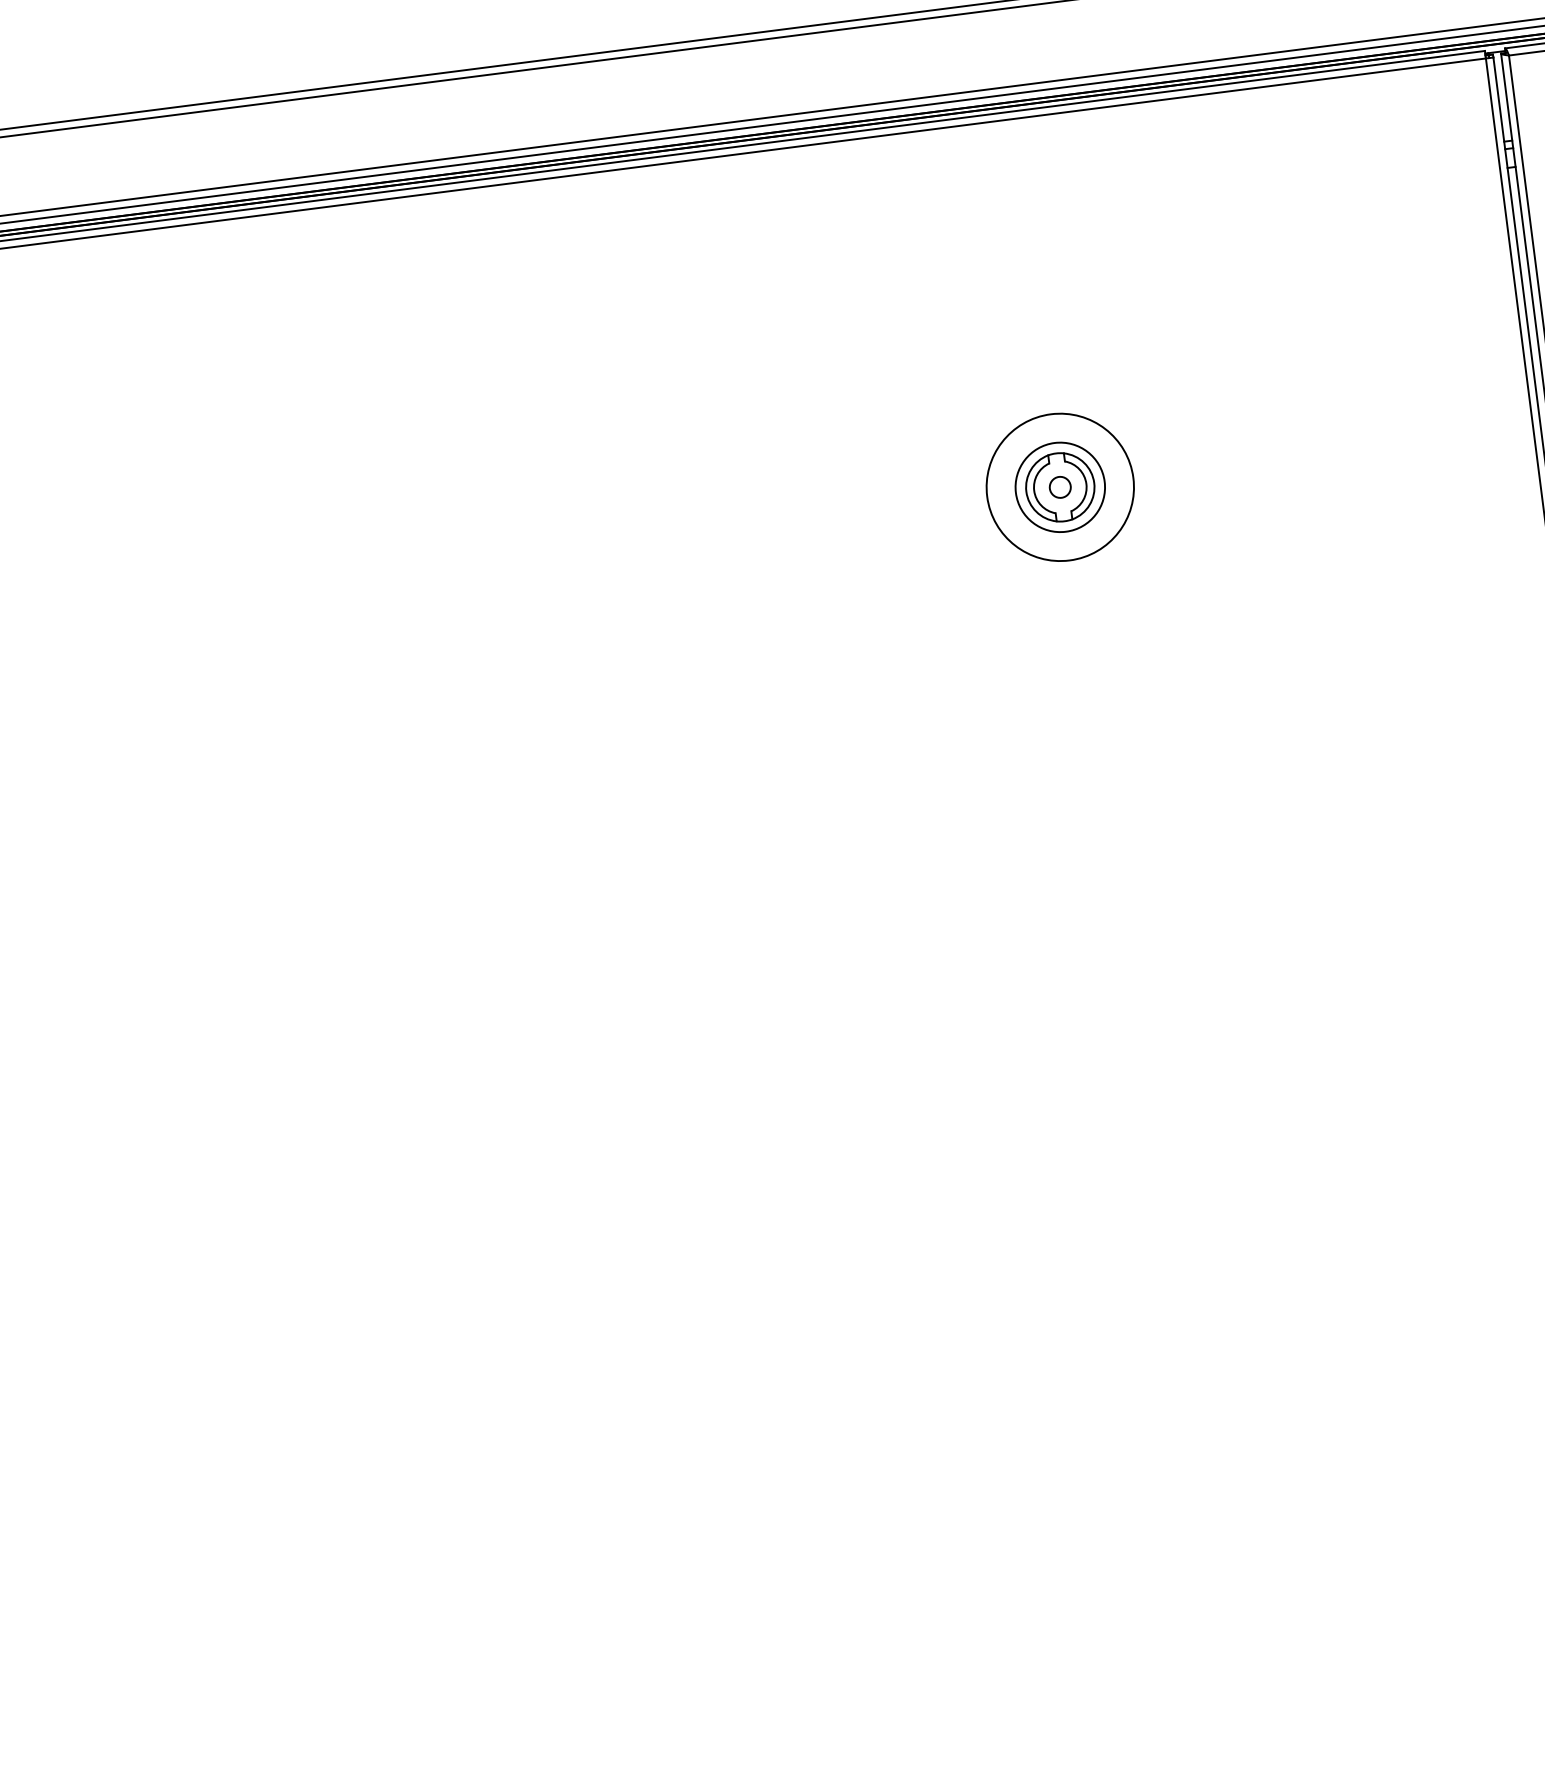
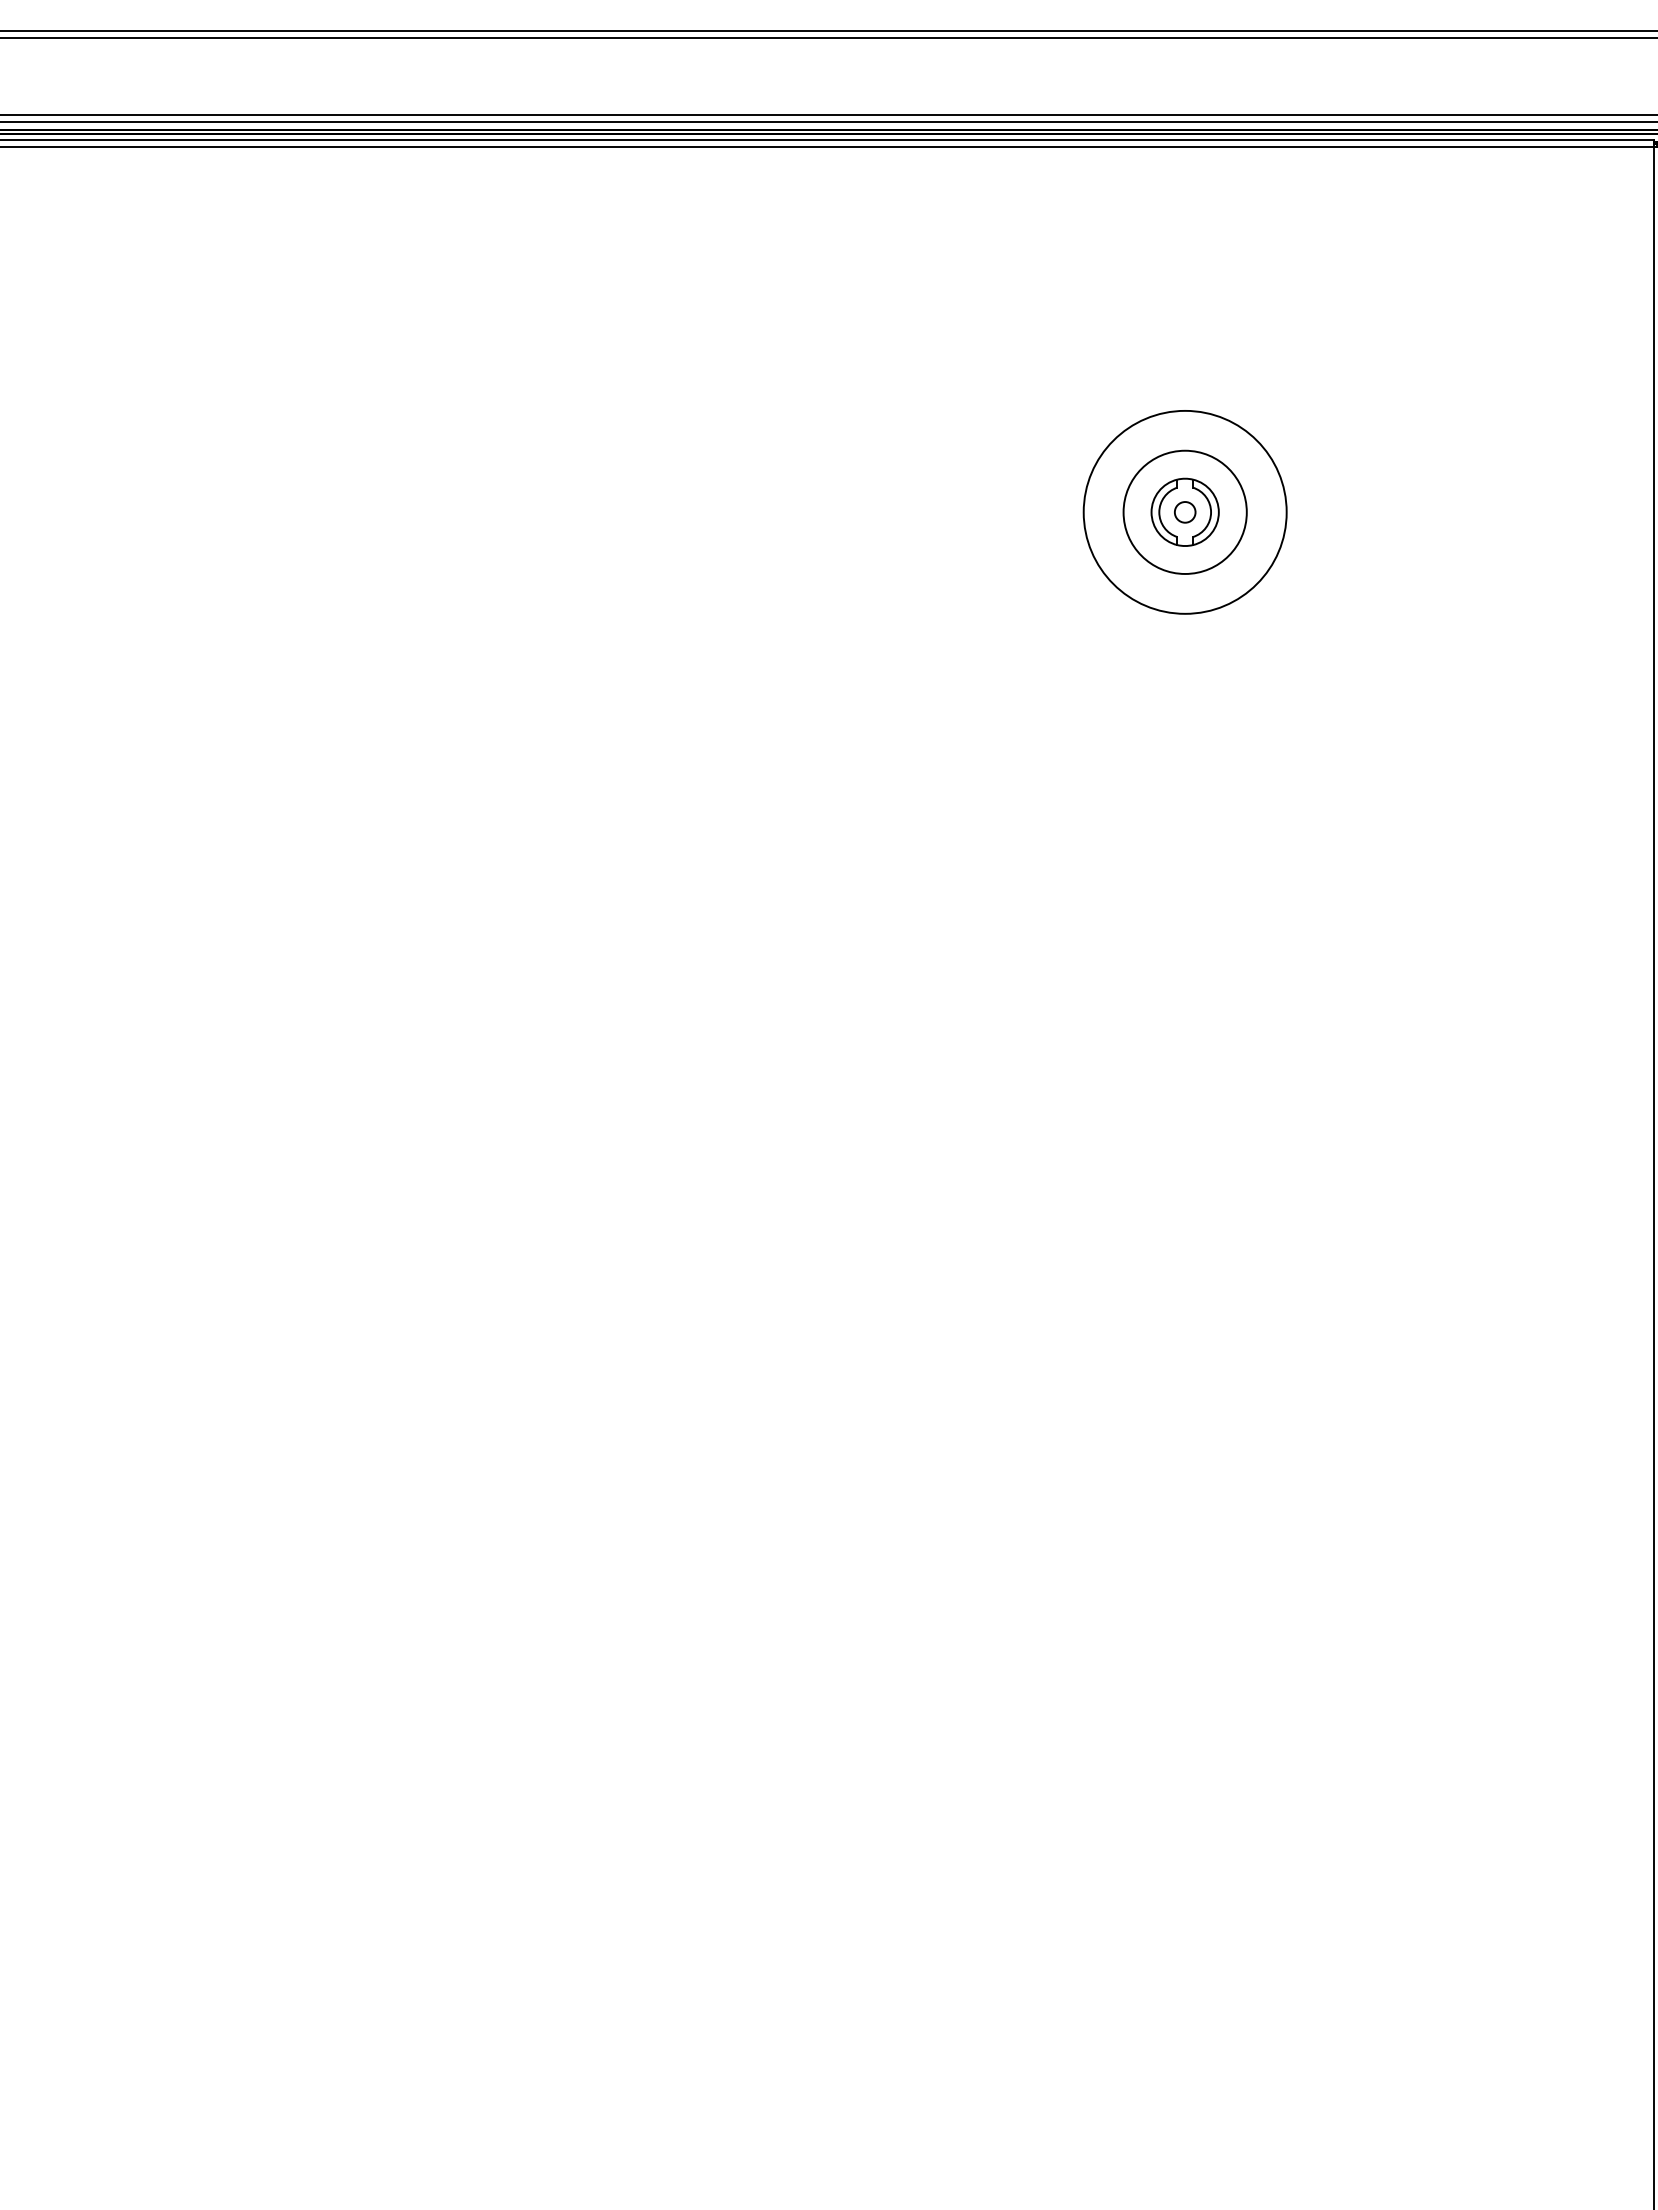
circle: (1059, 486) -> (1184, 511), size x1.4
circle: (1060, 487) -> (1185, 512), size x1.4

